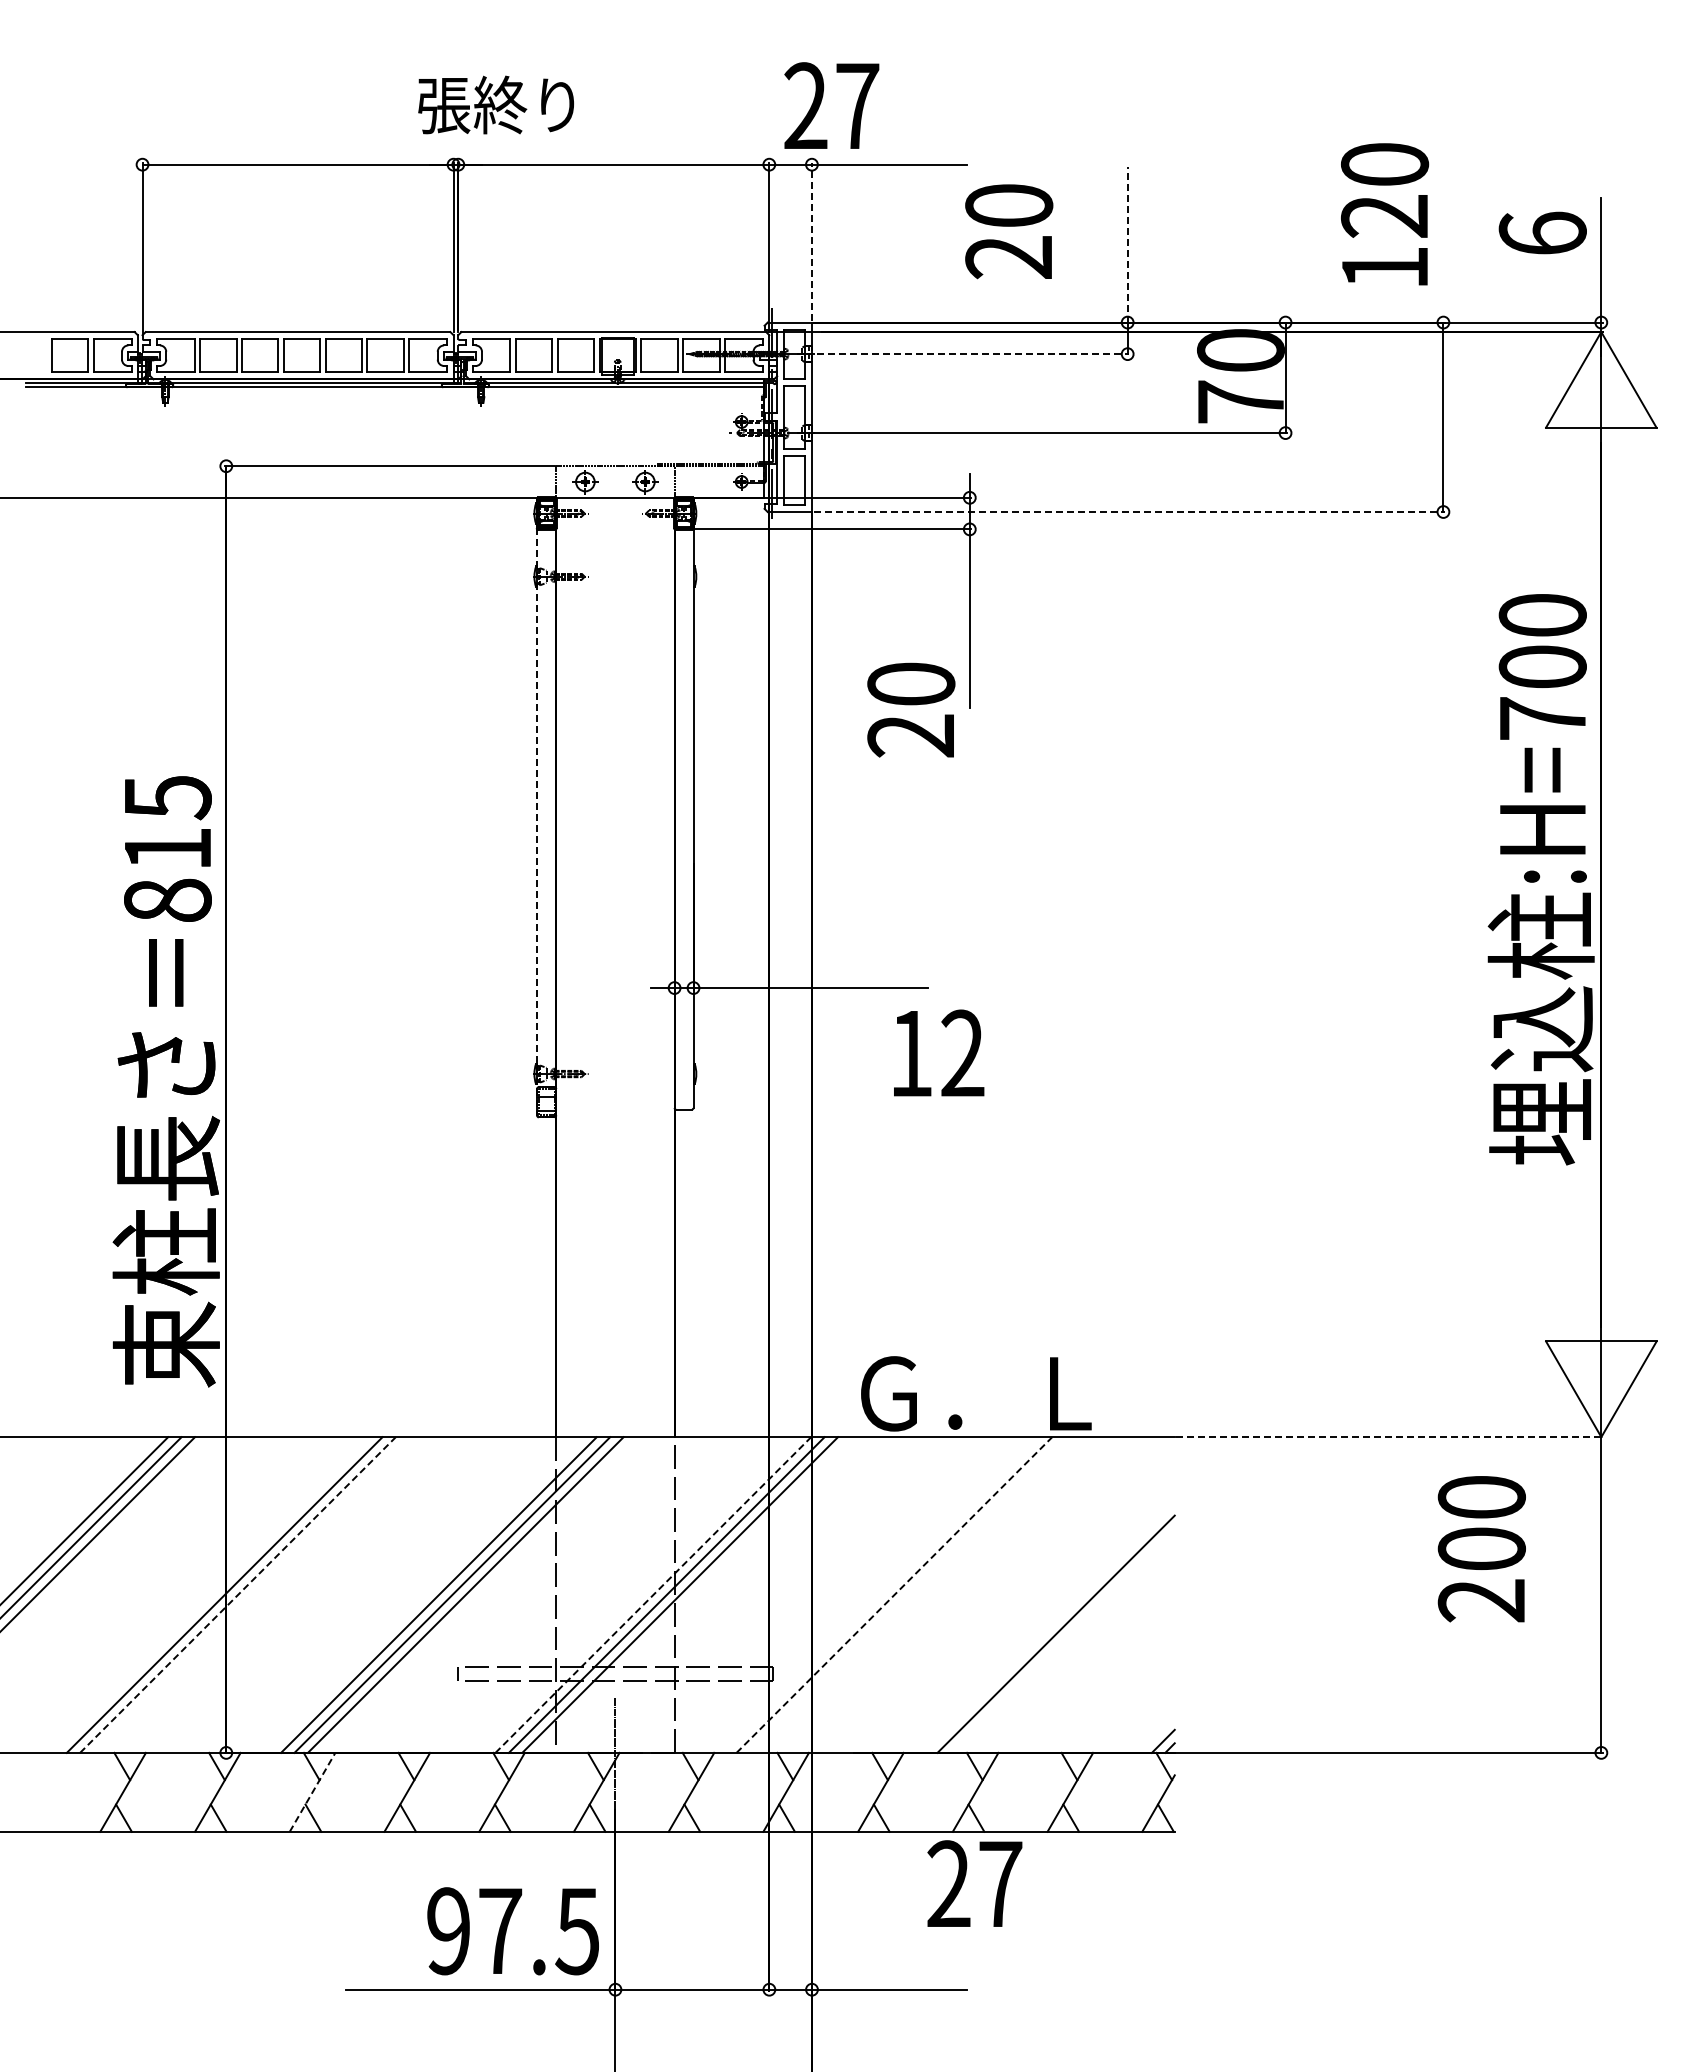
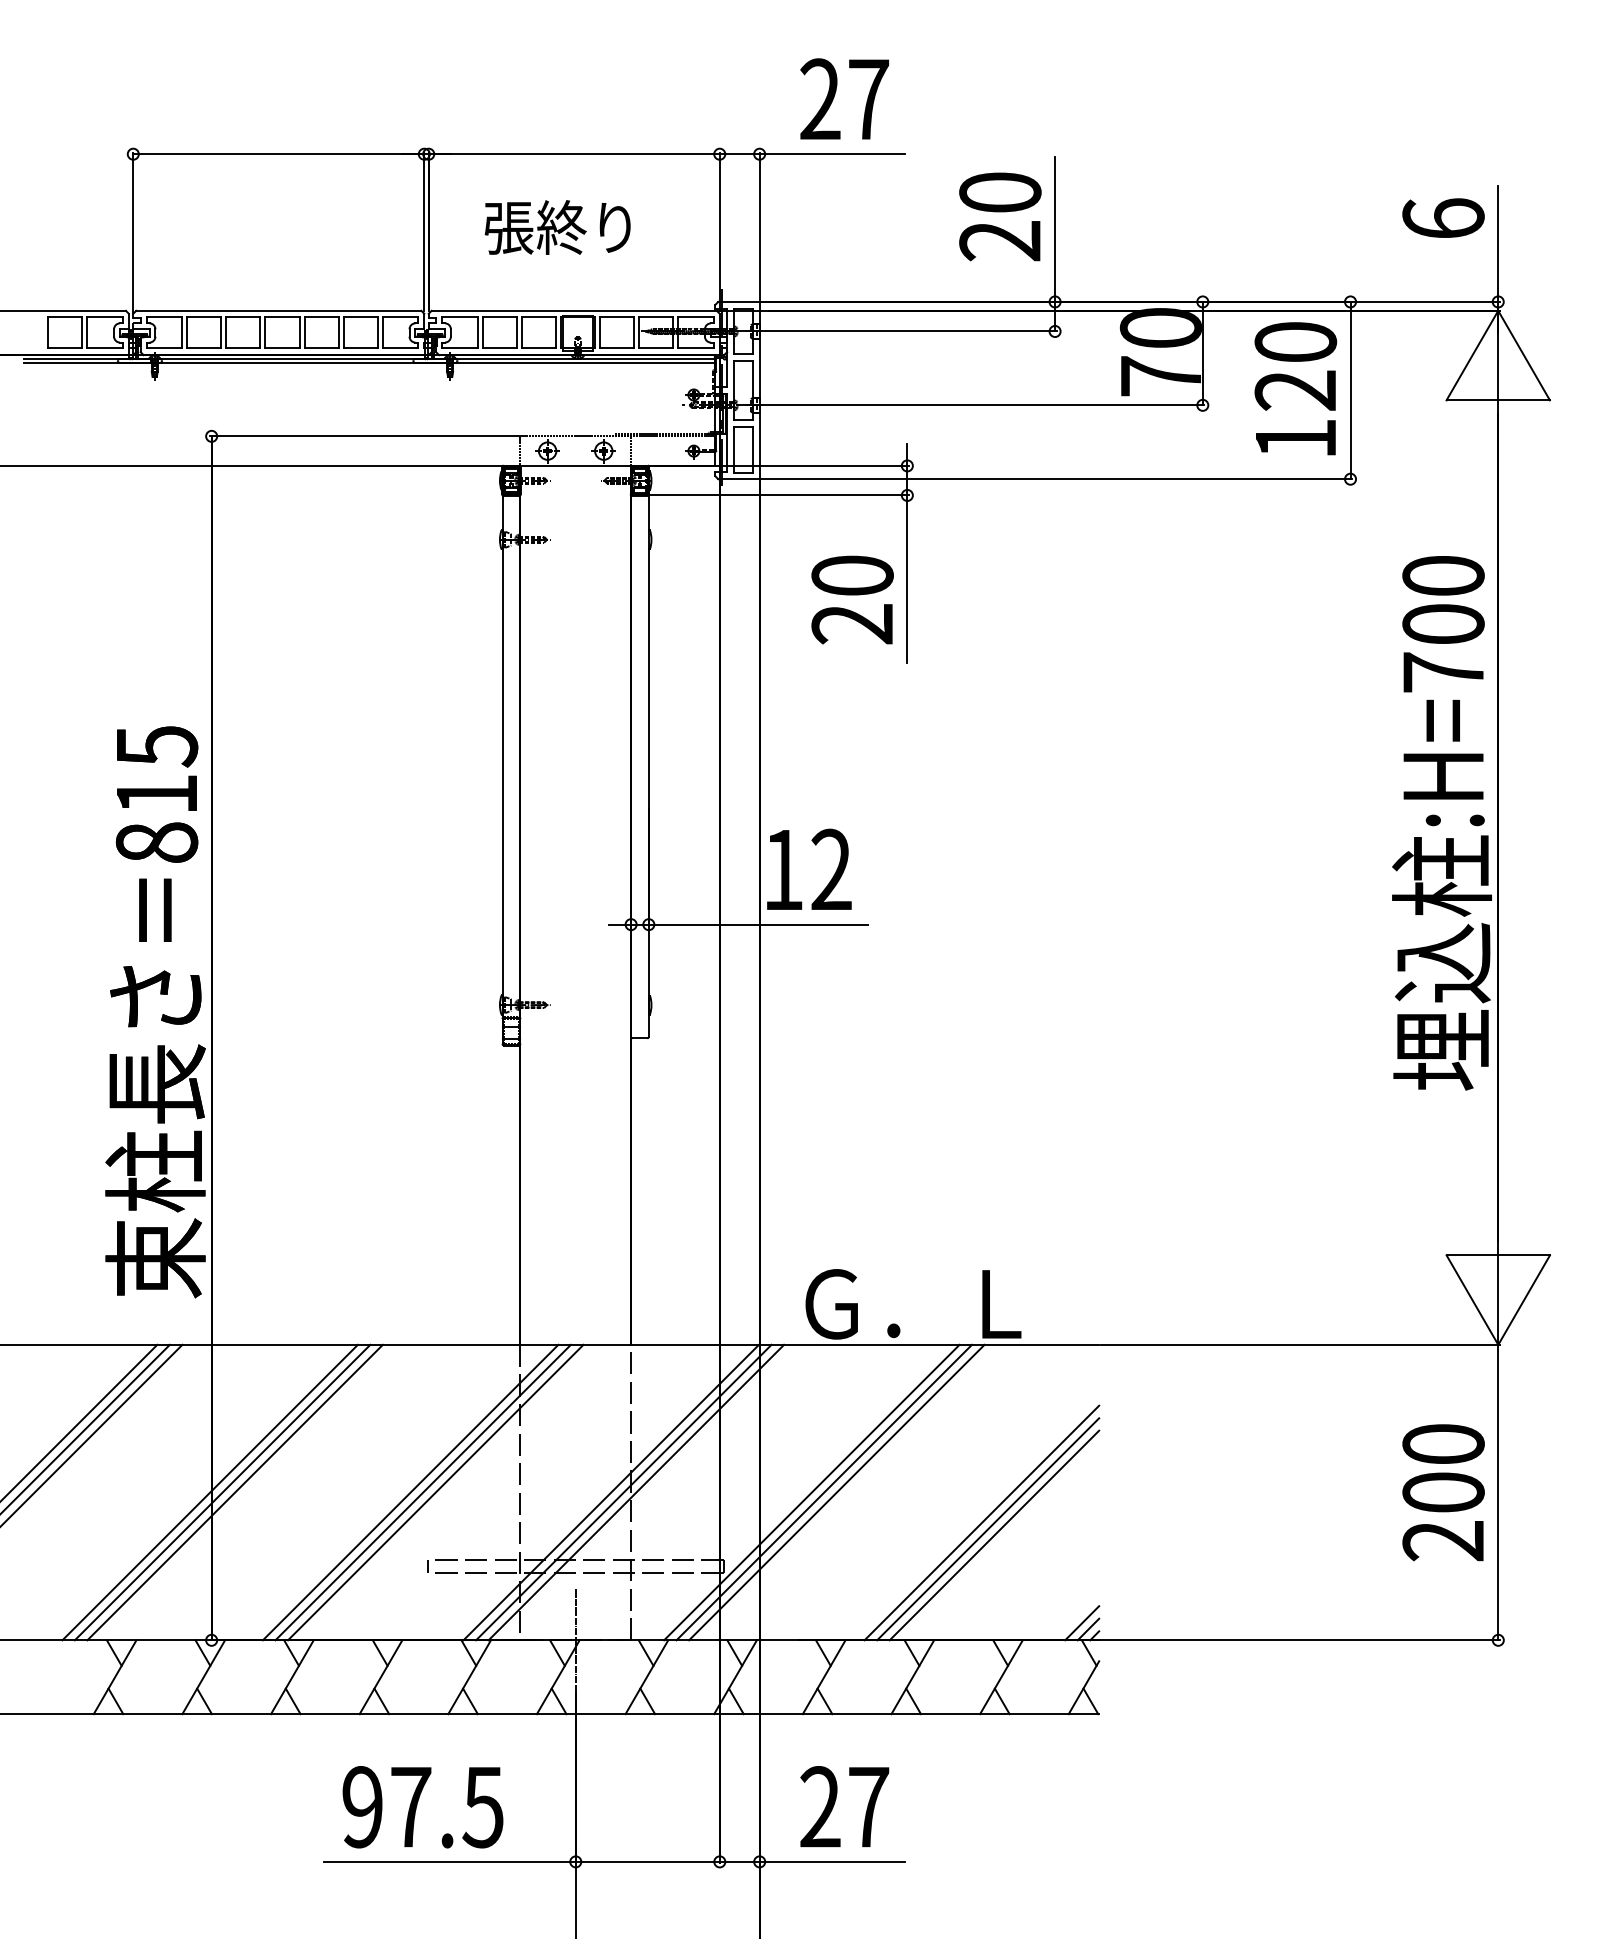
text: (495, 104) -> (557, 227), moved
text: (831, 105) -> (844, 98), moved
text: (1385, 214) -> (1296, 388), moved
text: (1009, 231) -> (1000, 216), moved
line: (811, 242) -> (759, 227), dashed -> solid
line: (1127, 244) -> (1054, 228), dashed -> solid
line: (973, 354) -> (910, 331), dashed -> solid
line: (1129, 512) -> (1056, 479), dashed -> solid
text: (911, 709) -> (852, 599), moved
line: (537, 821) -> (502, 768), dashed -> solid
text: (939, 1052) -> (809, 868), moved
line: (1390, 1437) -> (1301, 1345), dashed -> solid
text: (1481, 1549) -> (1443, 1493), moved
line: (238, 1594) -> (223, 1492), dashed -> solid
line: (251, 1594) -> (235, 1492), added
line: (653, 1594) -> (611, 1492), dashed -> solid
line: (867, 1594) -> (811, 1492), added
line: (880, 1594) -> (823, 1492), added
line: (894, 1594) -> (836, 1492), dashed -> solid
line: (1049, 1627) -> (981, 1522), added
line: (1062, 1640) -> (994, 1535), added
line: (1156, 1734) -> (1082, 1623), added
line: (312, 1792) -> (292, 1677), dashed -> solid
text: (974, 1883) -> (844, 1806), moved
text: (512, 1931) -> (422, 1807), moved

